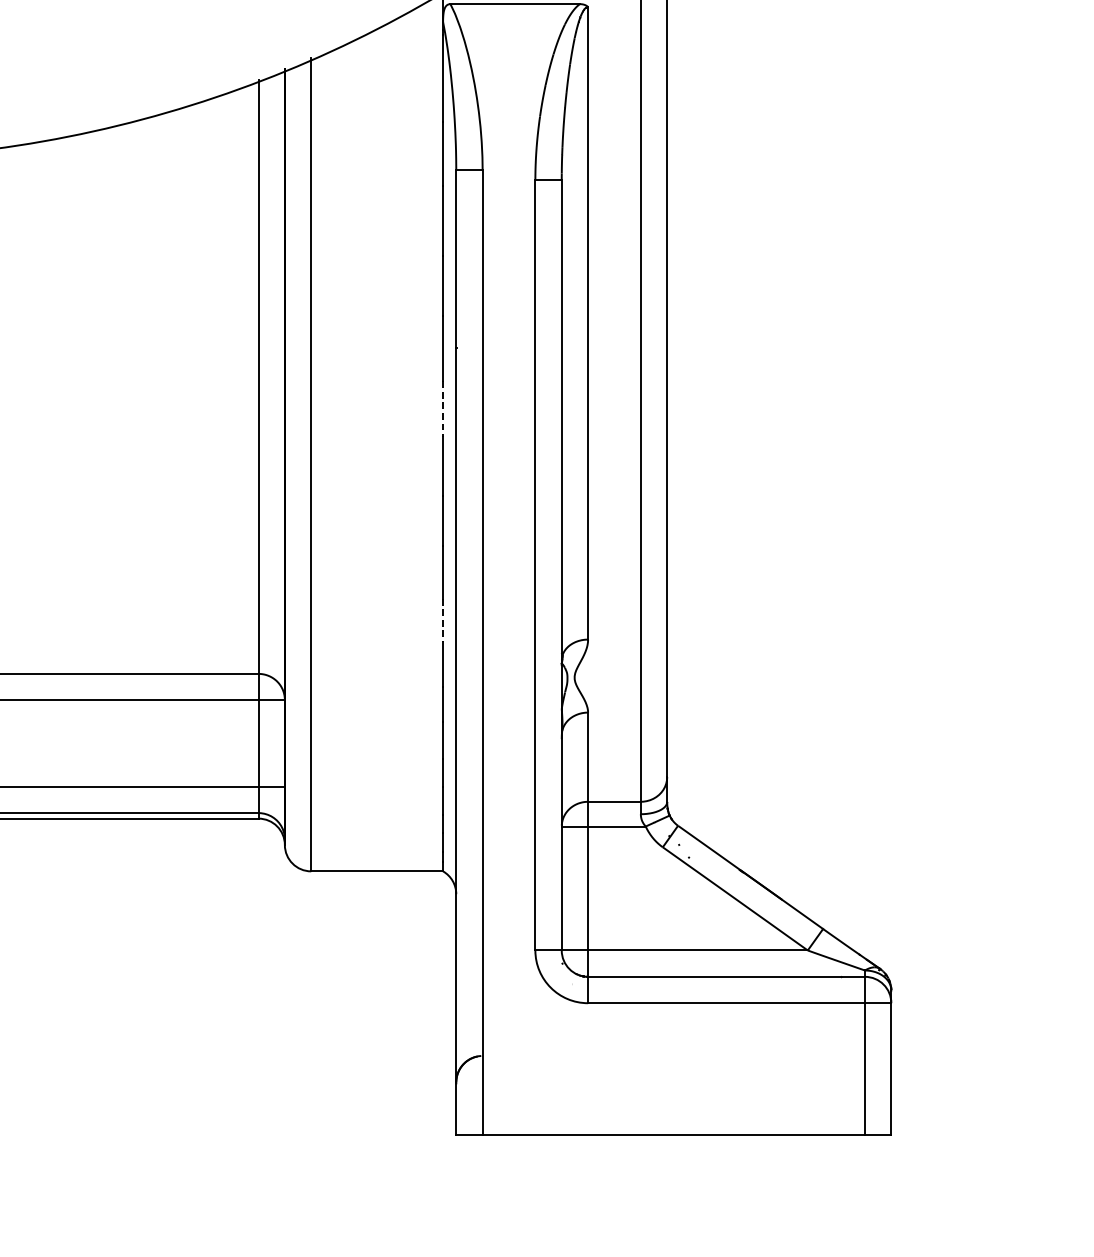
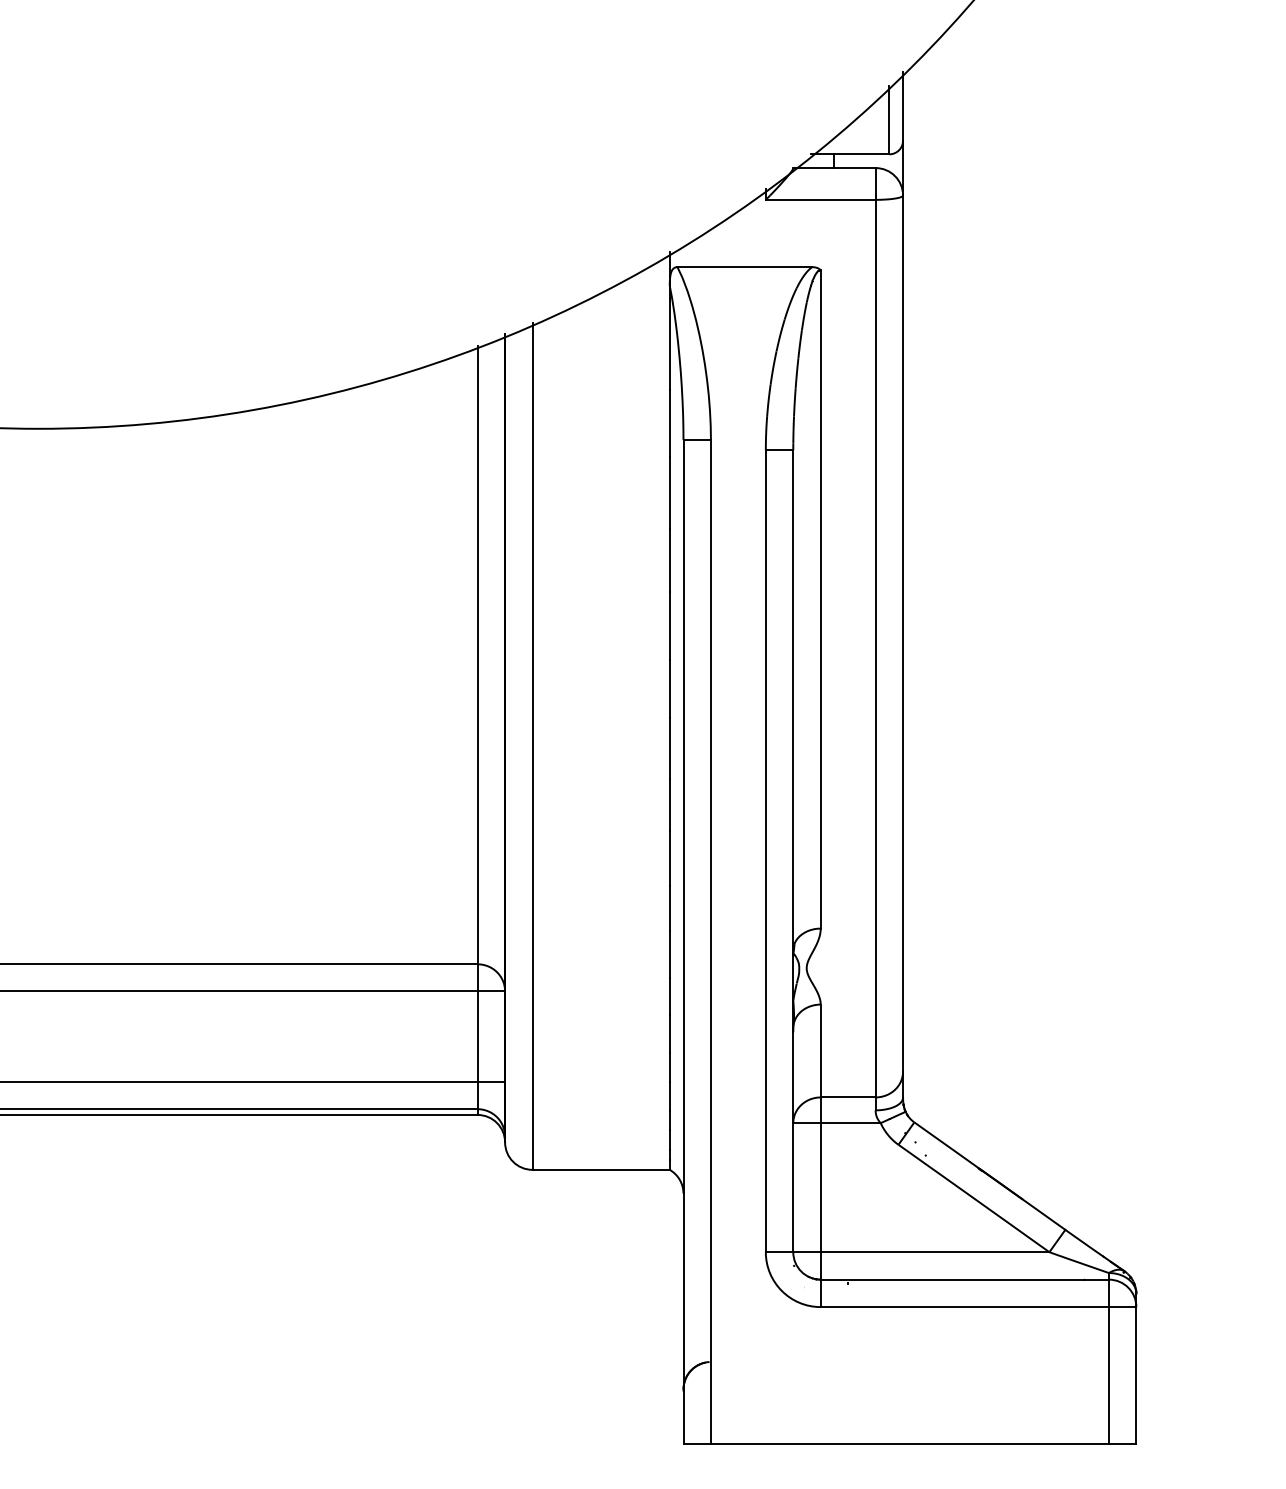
line: (442, 408) -> (669, 688), dashed -> solid
line: (442, 620) -> (669, 908), dashed -> solid

